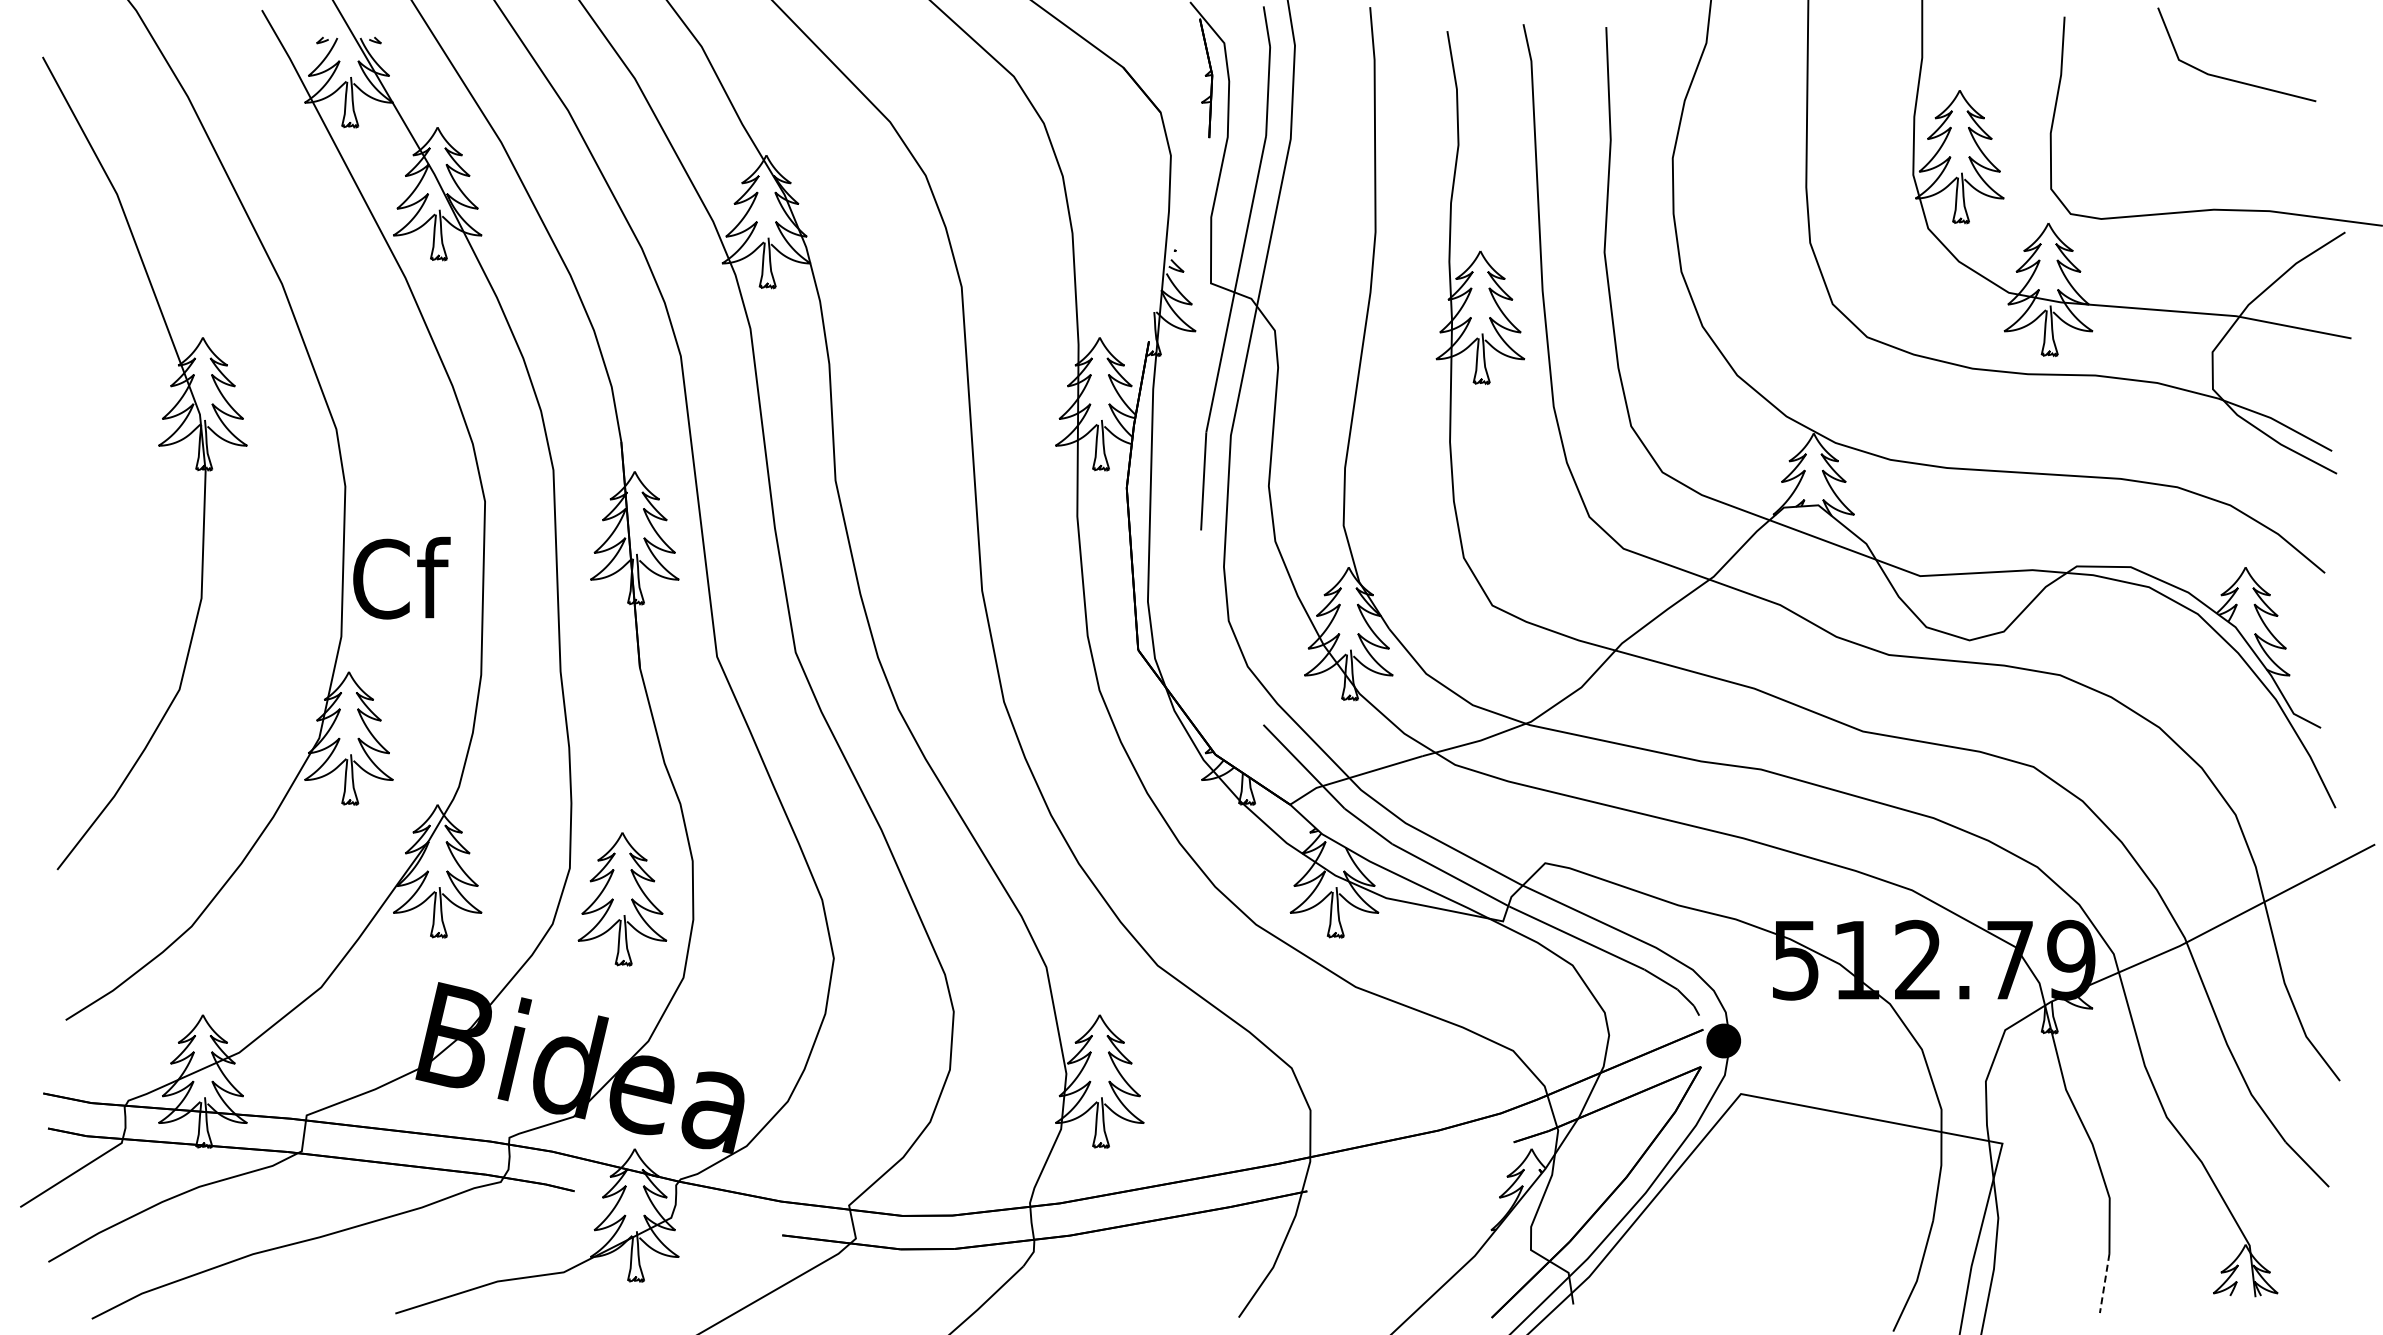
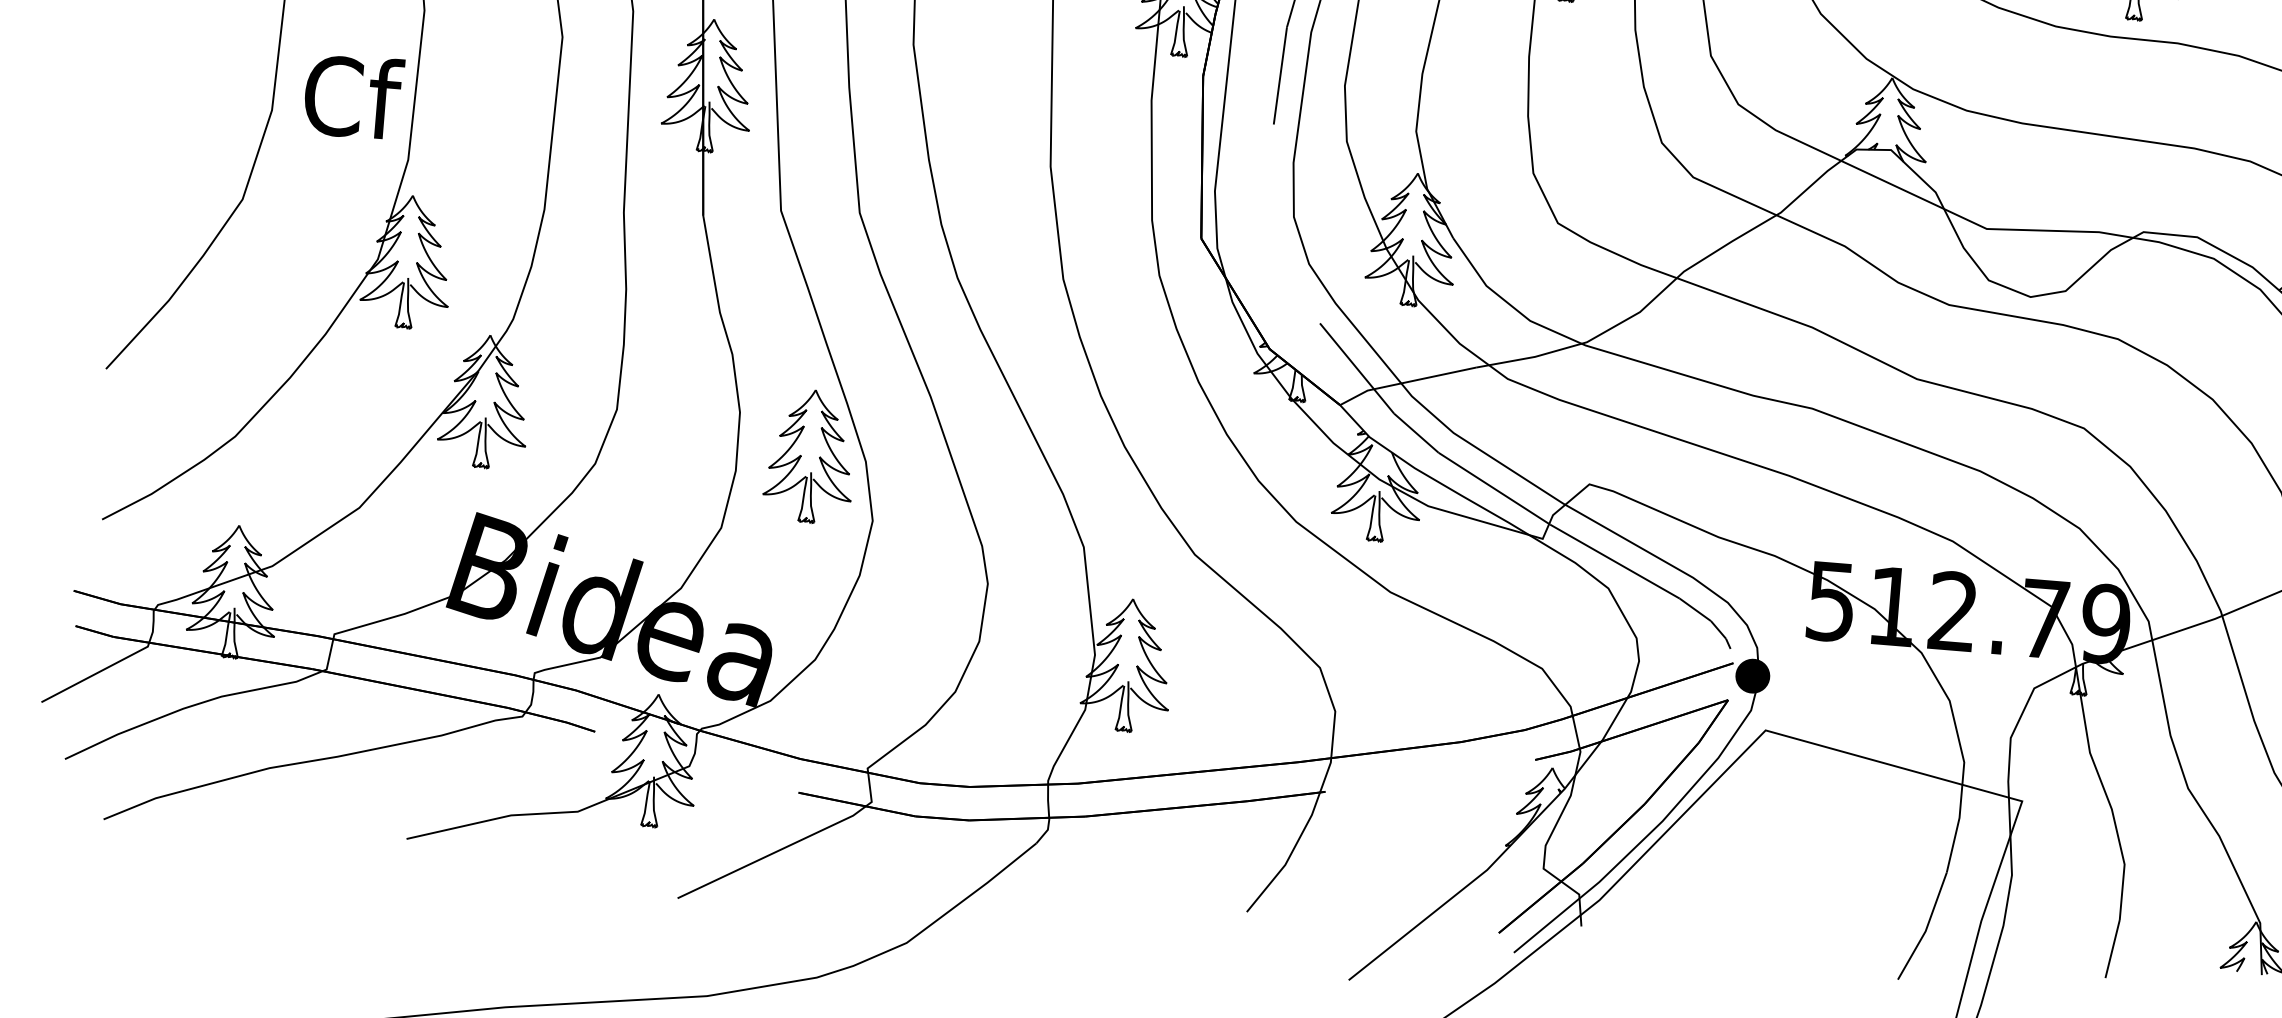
text: (401, 577) -> (353, 96), moved
part: (622, 899) -> (810, 456), moved
line: (2104, 1283) -> (2112, 949), dashed -> solid

